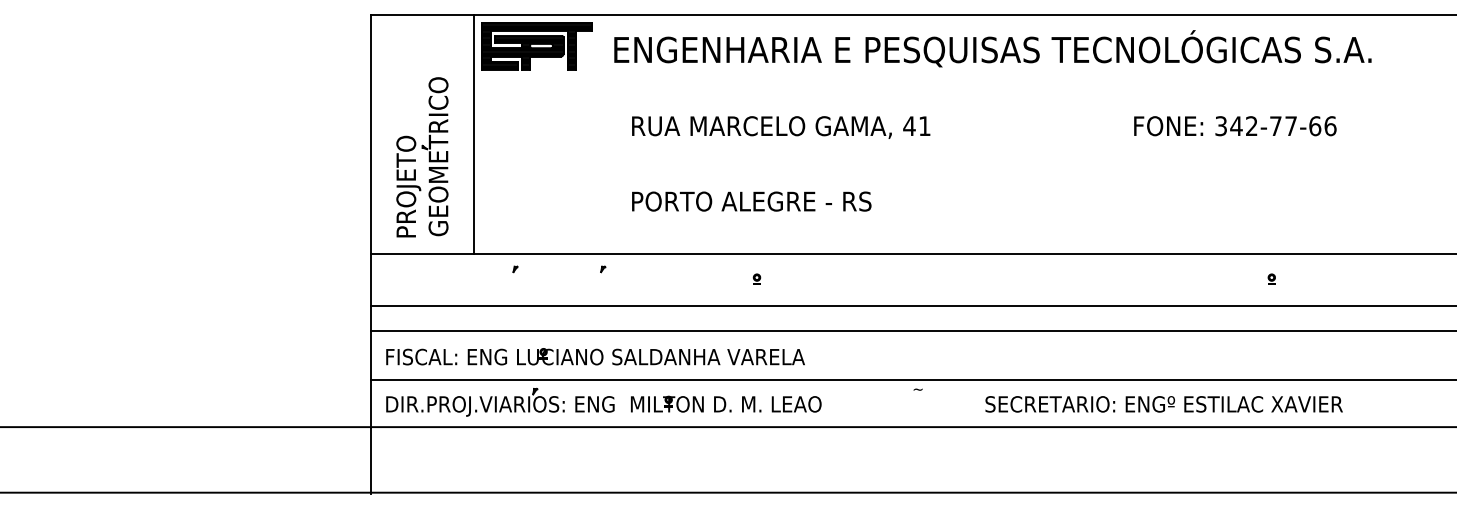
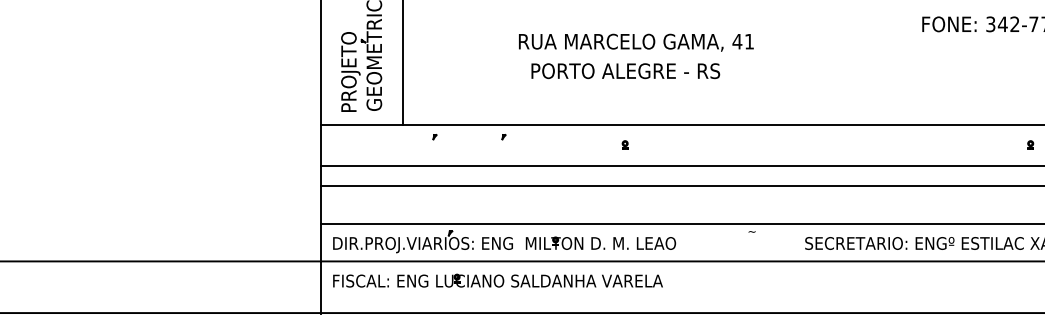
text: (781, 127) -> (636, 42), moved
text: (751, 201) -> (625, 71), moved
part: (595, 356) -> (497, 280), moved

